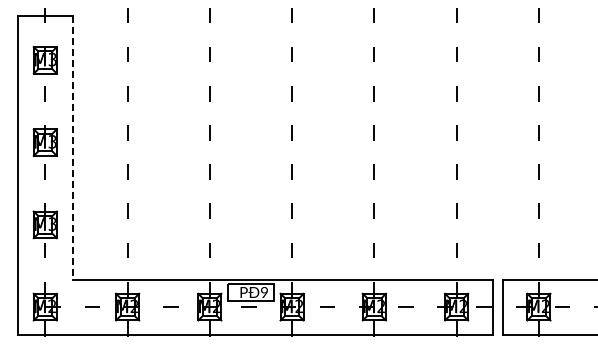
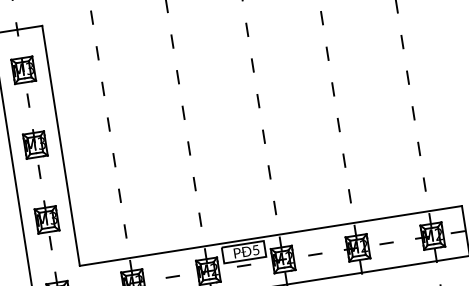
line: (72, 147) -> (60, 145), dashed -> solid
text: (264, 292) -> (256, 250), PĐ9 -> PĐ5

